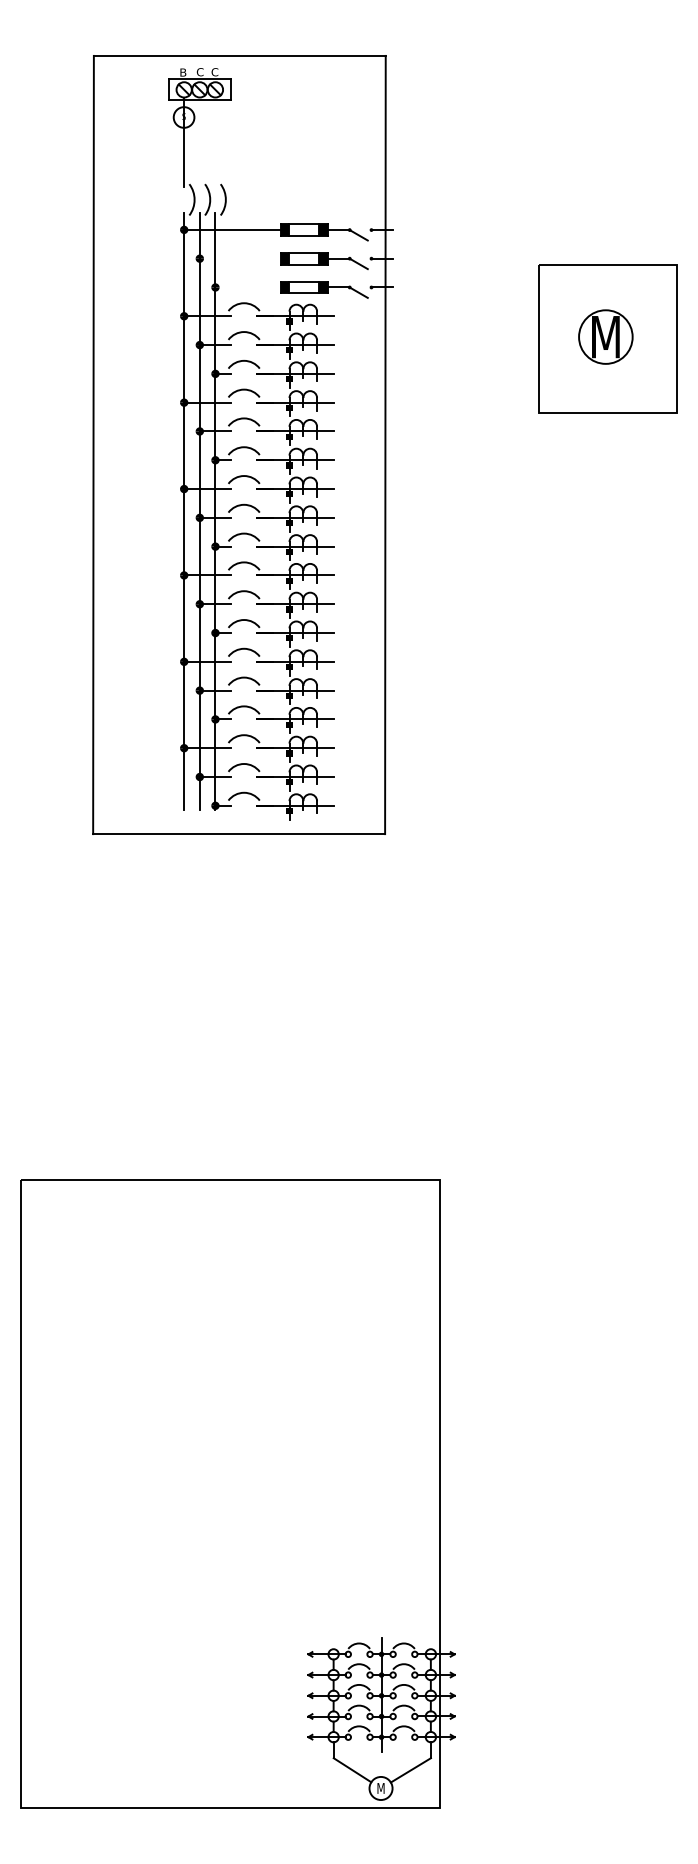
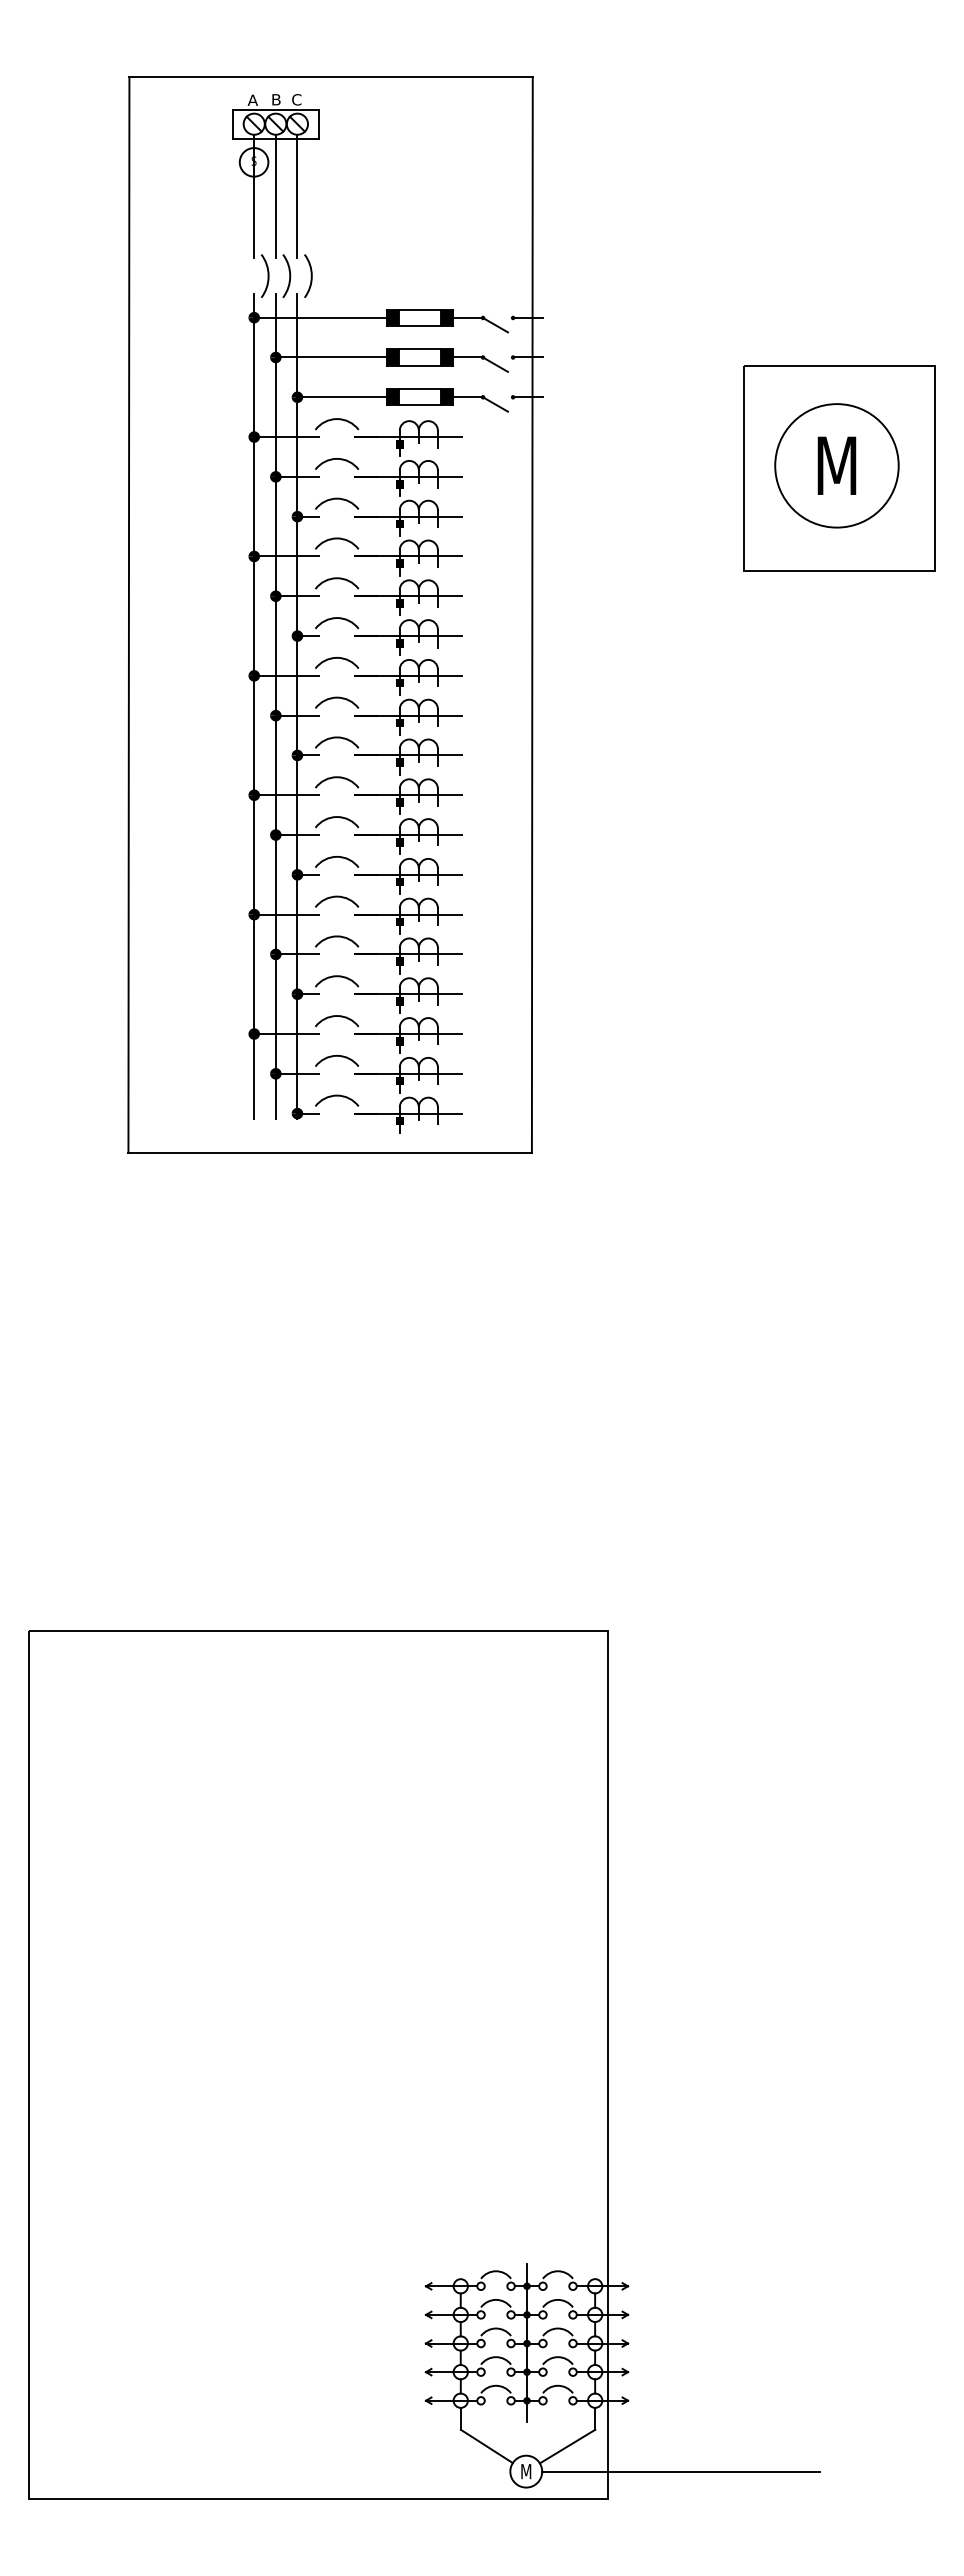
text: (182, 72) -> (252, 99), B -> A
text: (200, 72) -> (276, 99), C -> B
line: (199, 142) -> (275, 196), added
line: (215, 142) -> (297, 196), added
line: (240, 258) -> (331, 357), added
line: (248, 287) -> (342, 397), added
circle: (605, 336) -> (836, 465), size x1.67
line: (493, 1788) -> (681, 2471), added

